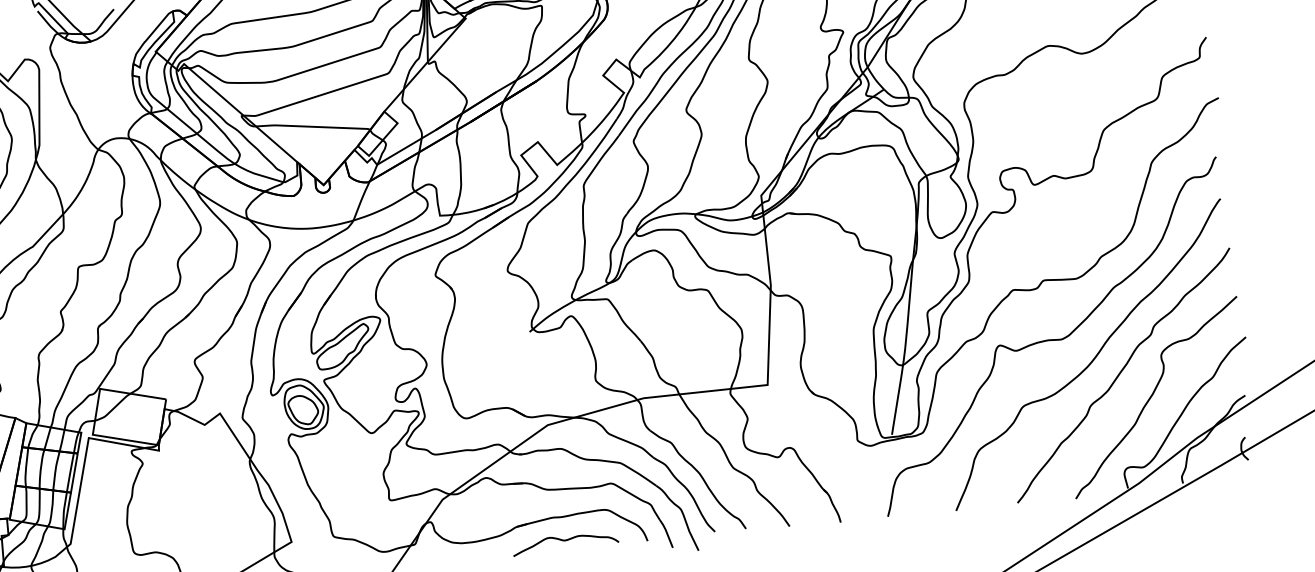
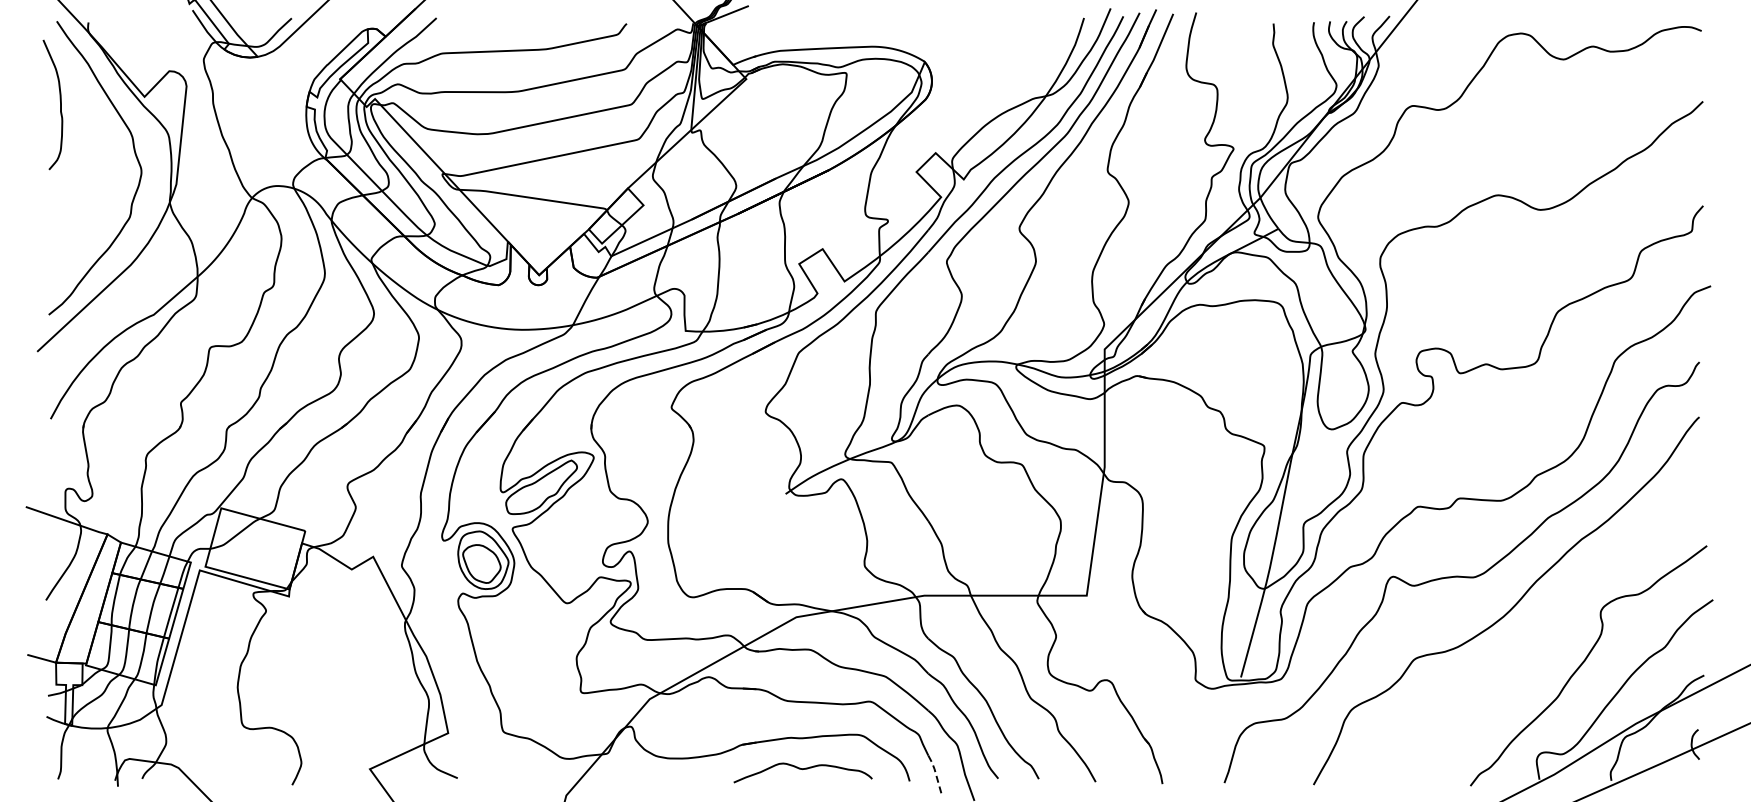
curve: (1120, 374) -> (1545, 630), removed
line: (666, 532) -> (935, 772), solid -> dashed

